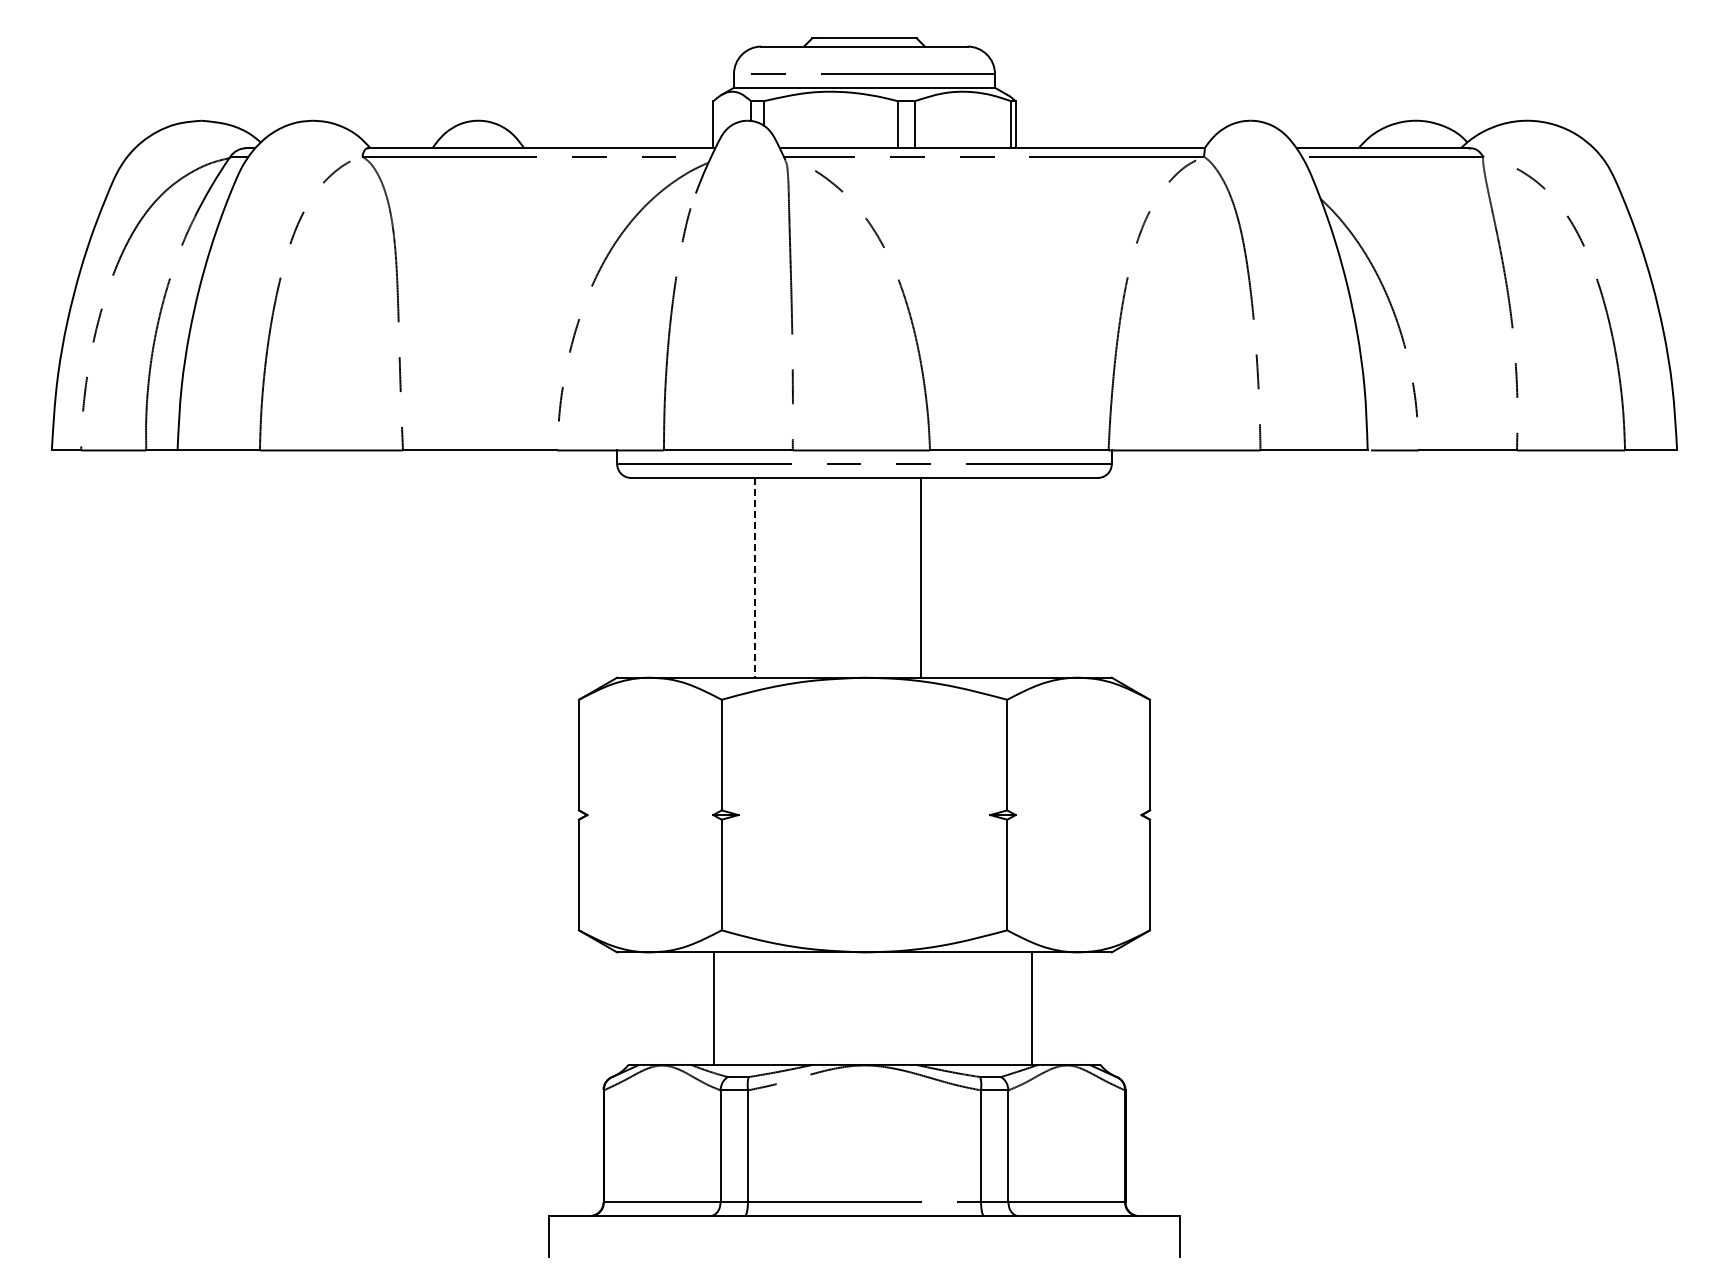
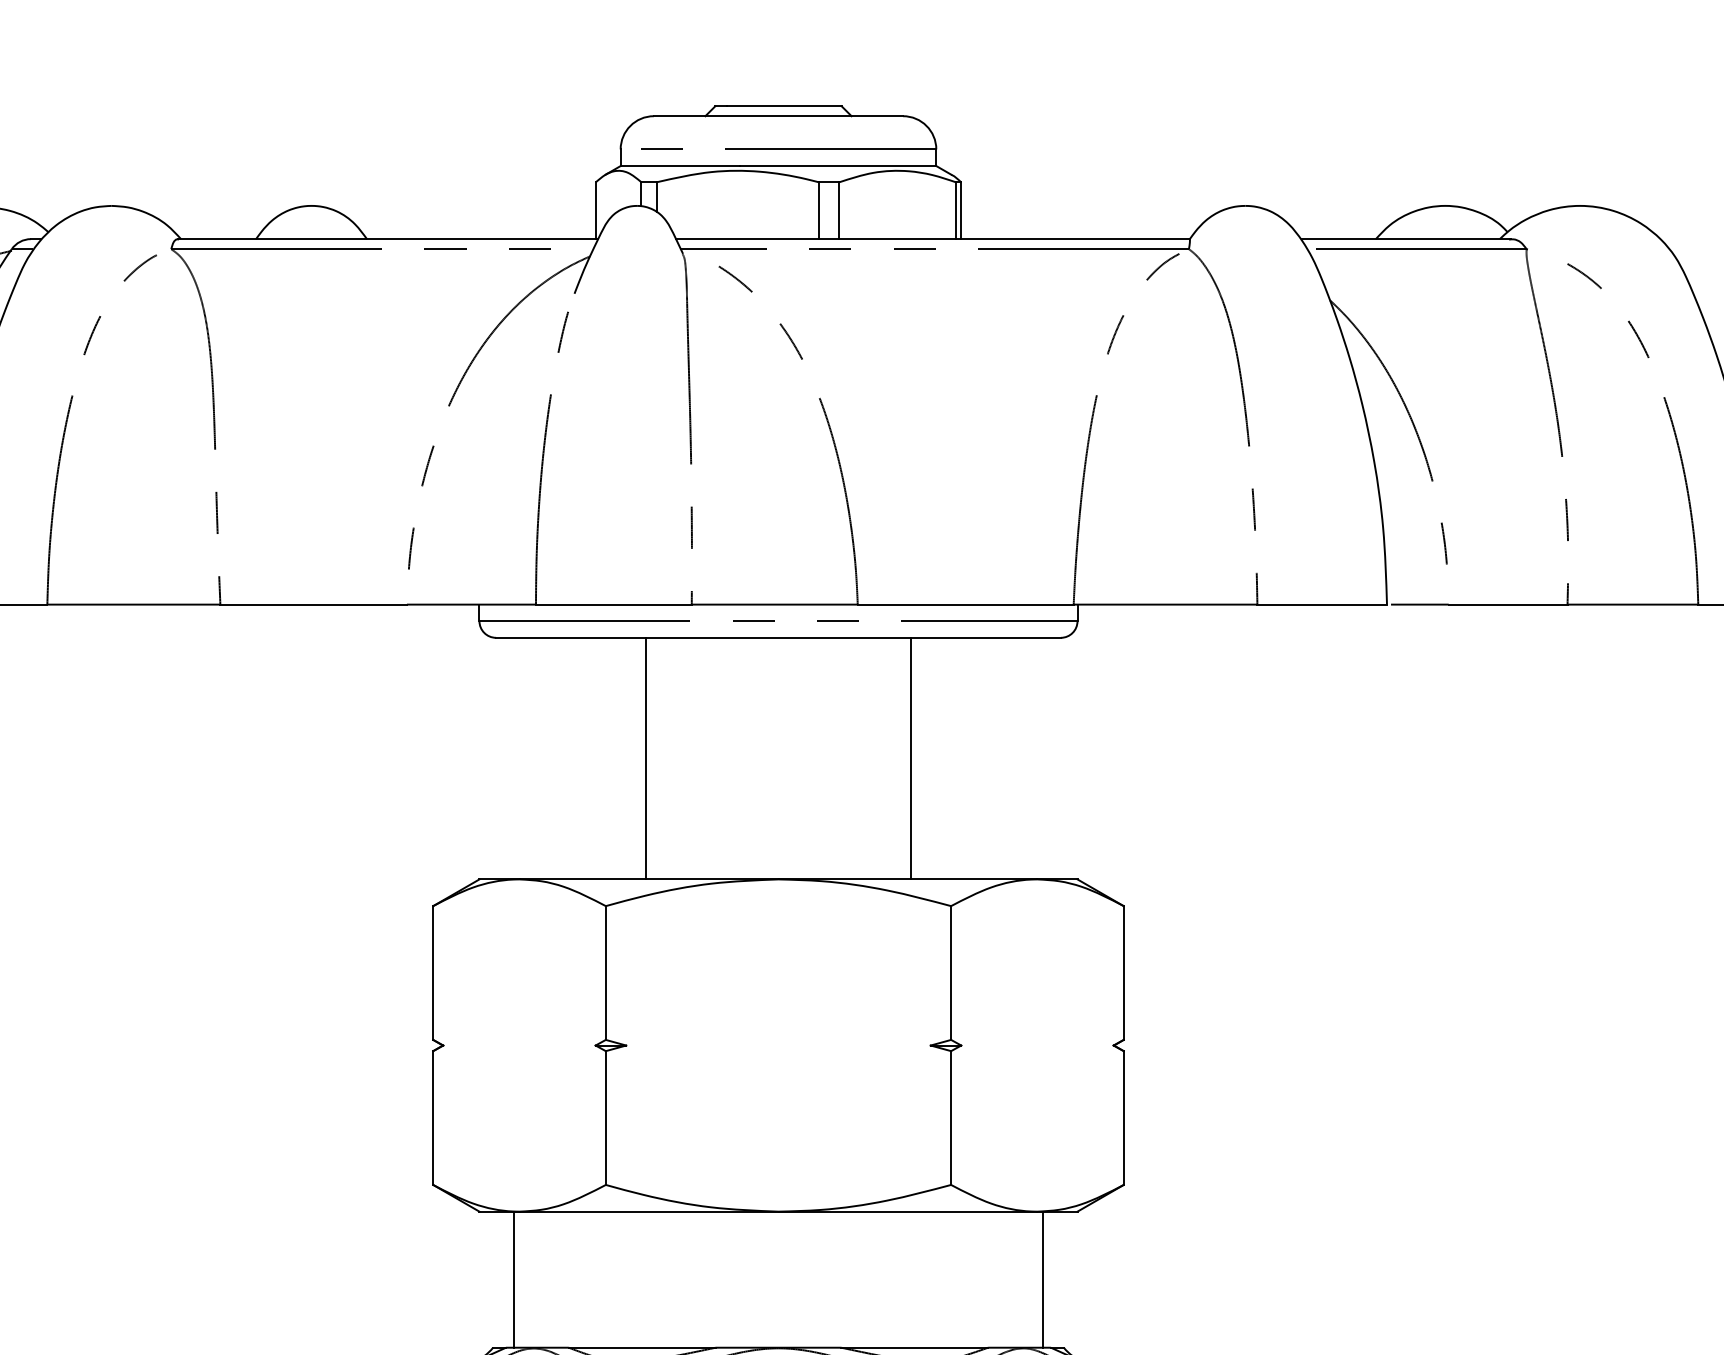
line: (754, 577) -> (645, 758), dashed -> solid
line: (921, 577) -> (911, 758), moved
line: (714, 1008) -> (514, 1279), moved
line: (1031, 1008) -> (1042, 1279), moved

